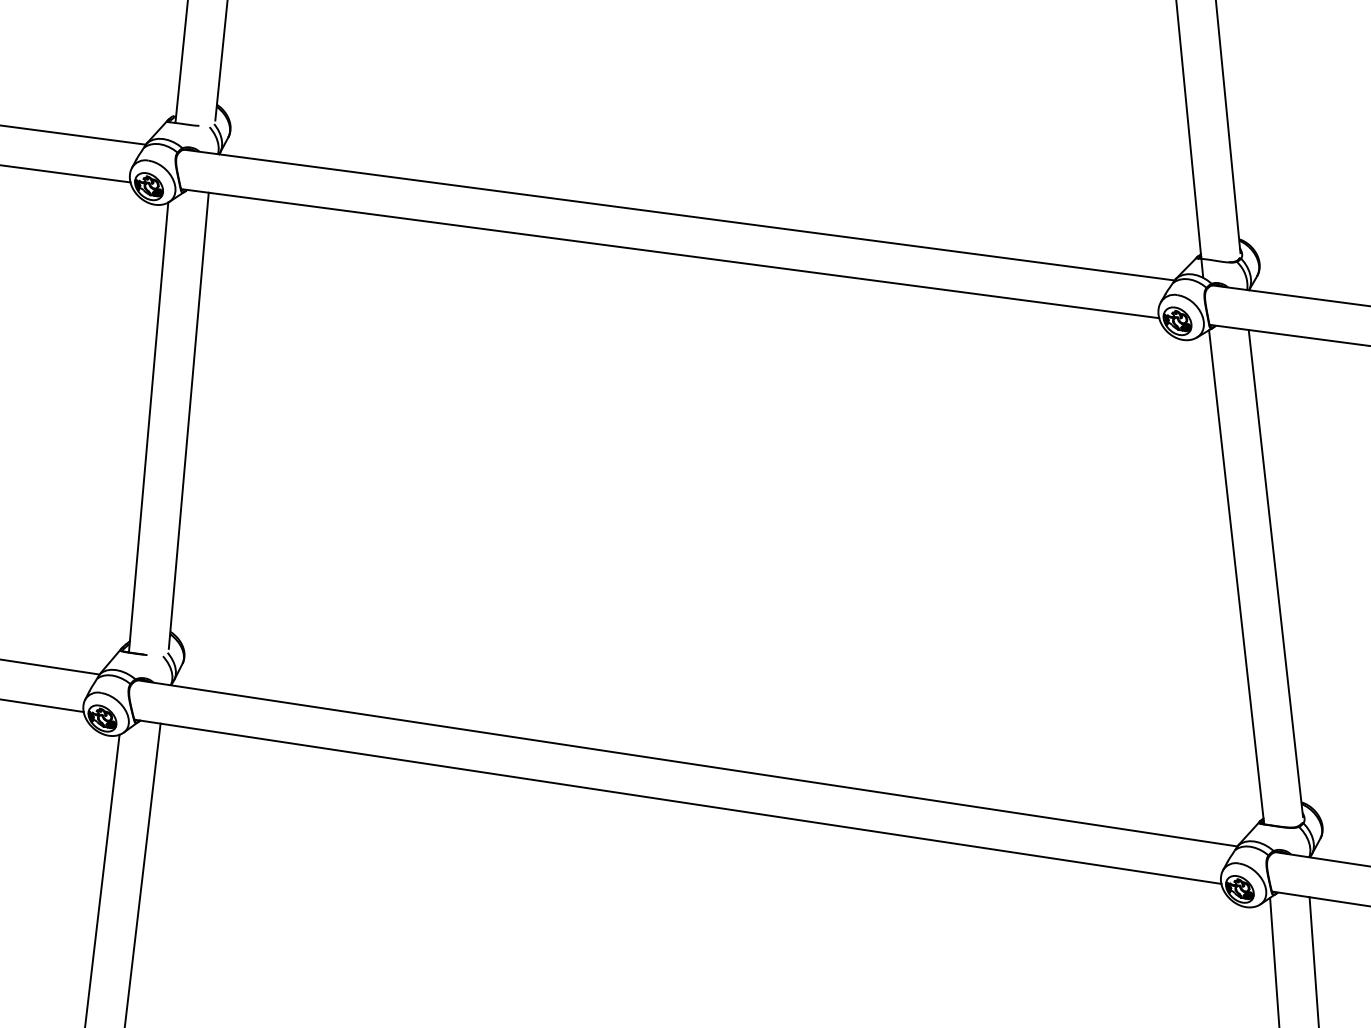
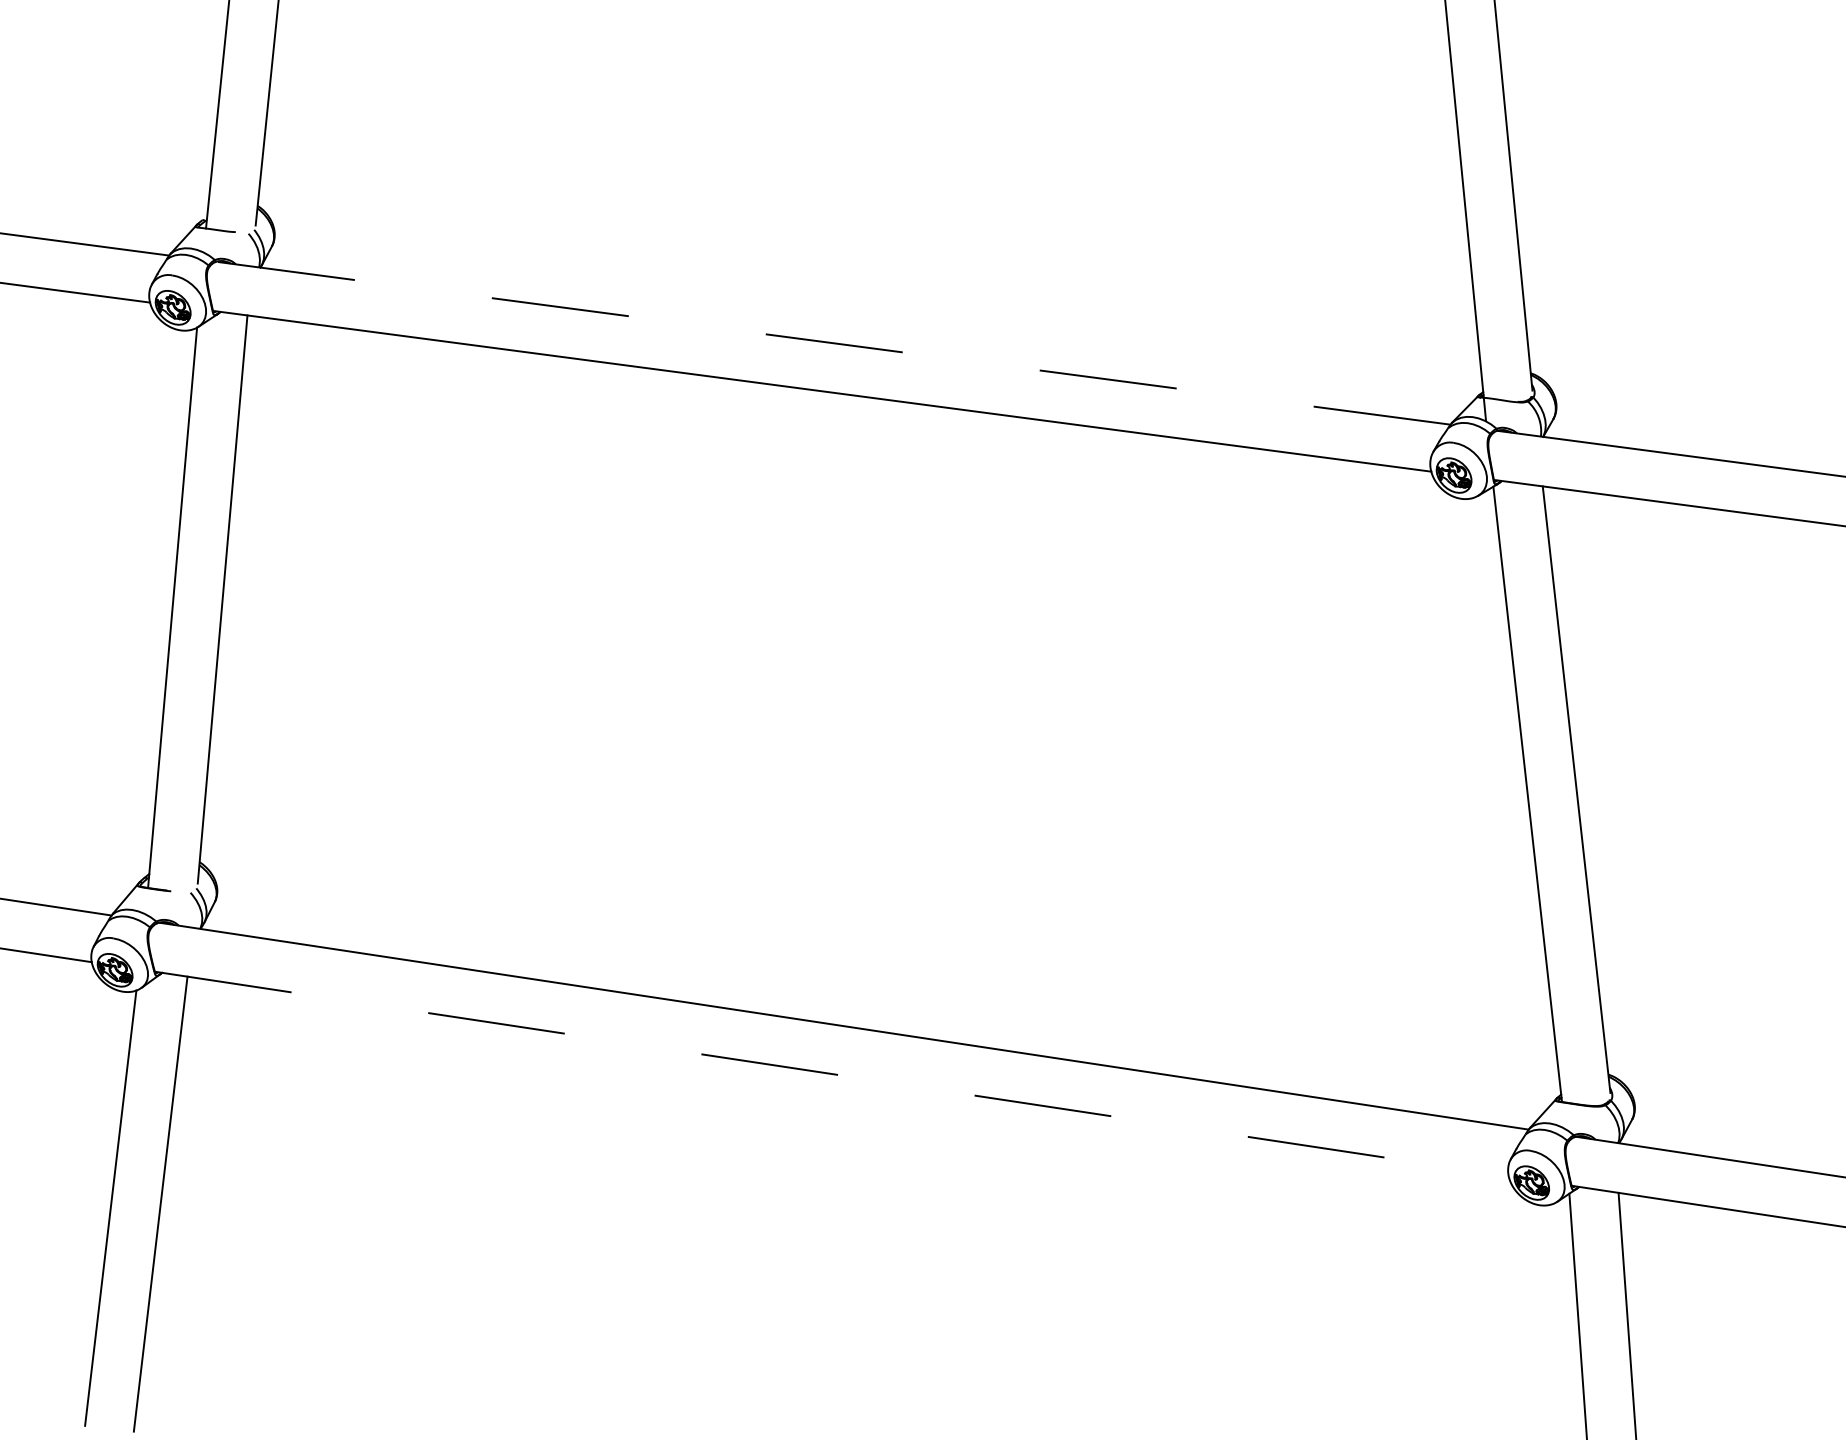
line: (679, 215) -> (833, 343), solid -> dashed
line: (677, 802) -> (831, 1074), solid -> dashed

